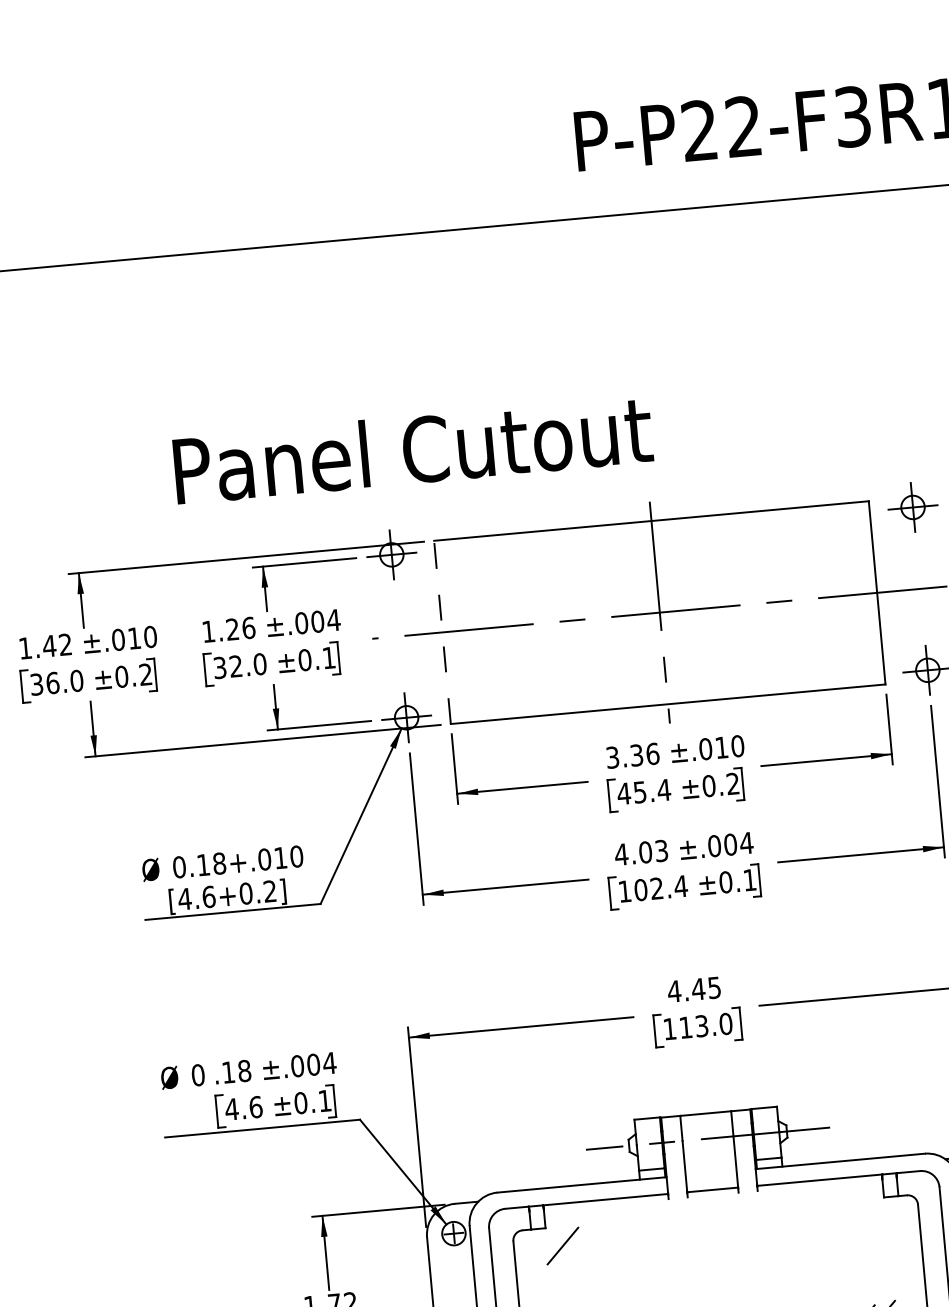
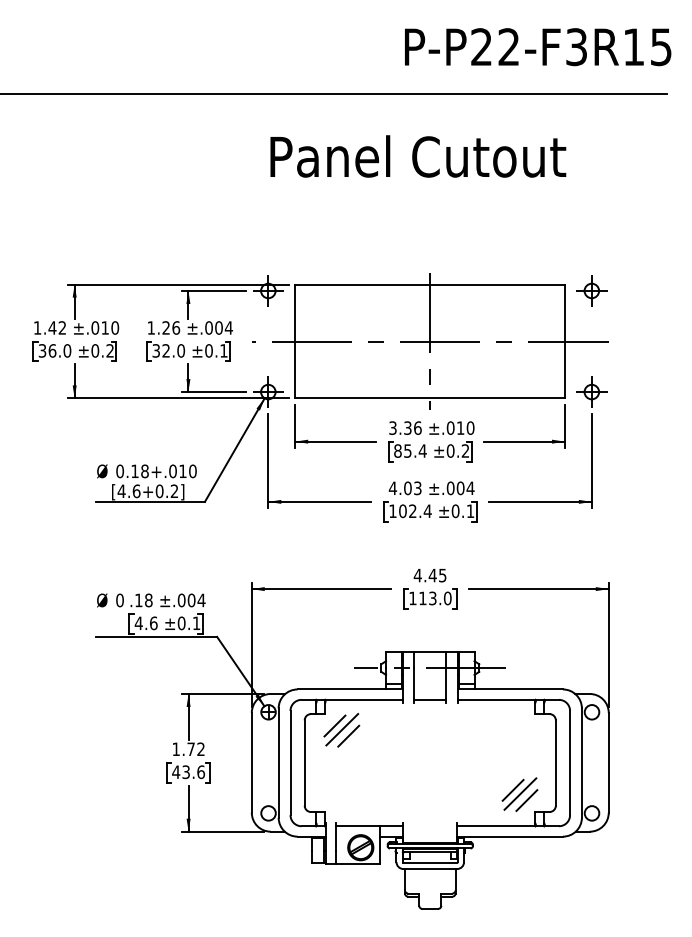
text: (413, 449) -> (418, 156), moved
line: (442, 632) -> (295, 341), dashed -> solid
text: (623, 792) -> (397, 450), 45.4 -> 85.4
line: (575, 1250) -> (342, 729), added
line: (586, 1259) -> (348, 735), added

